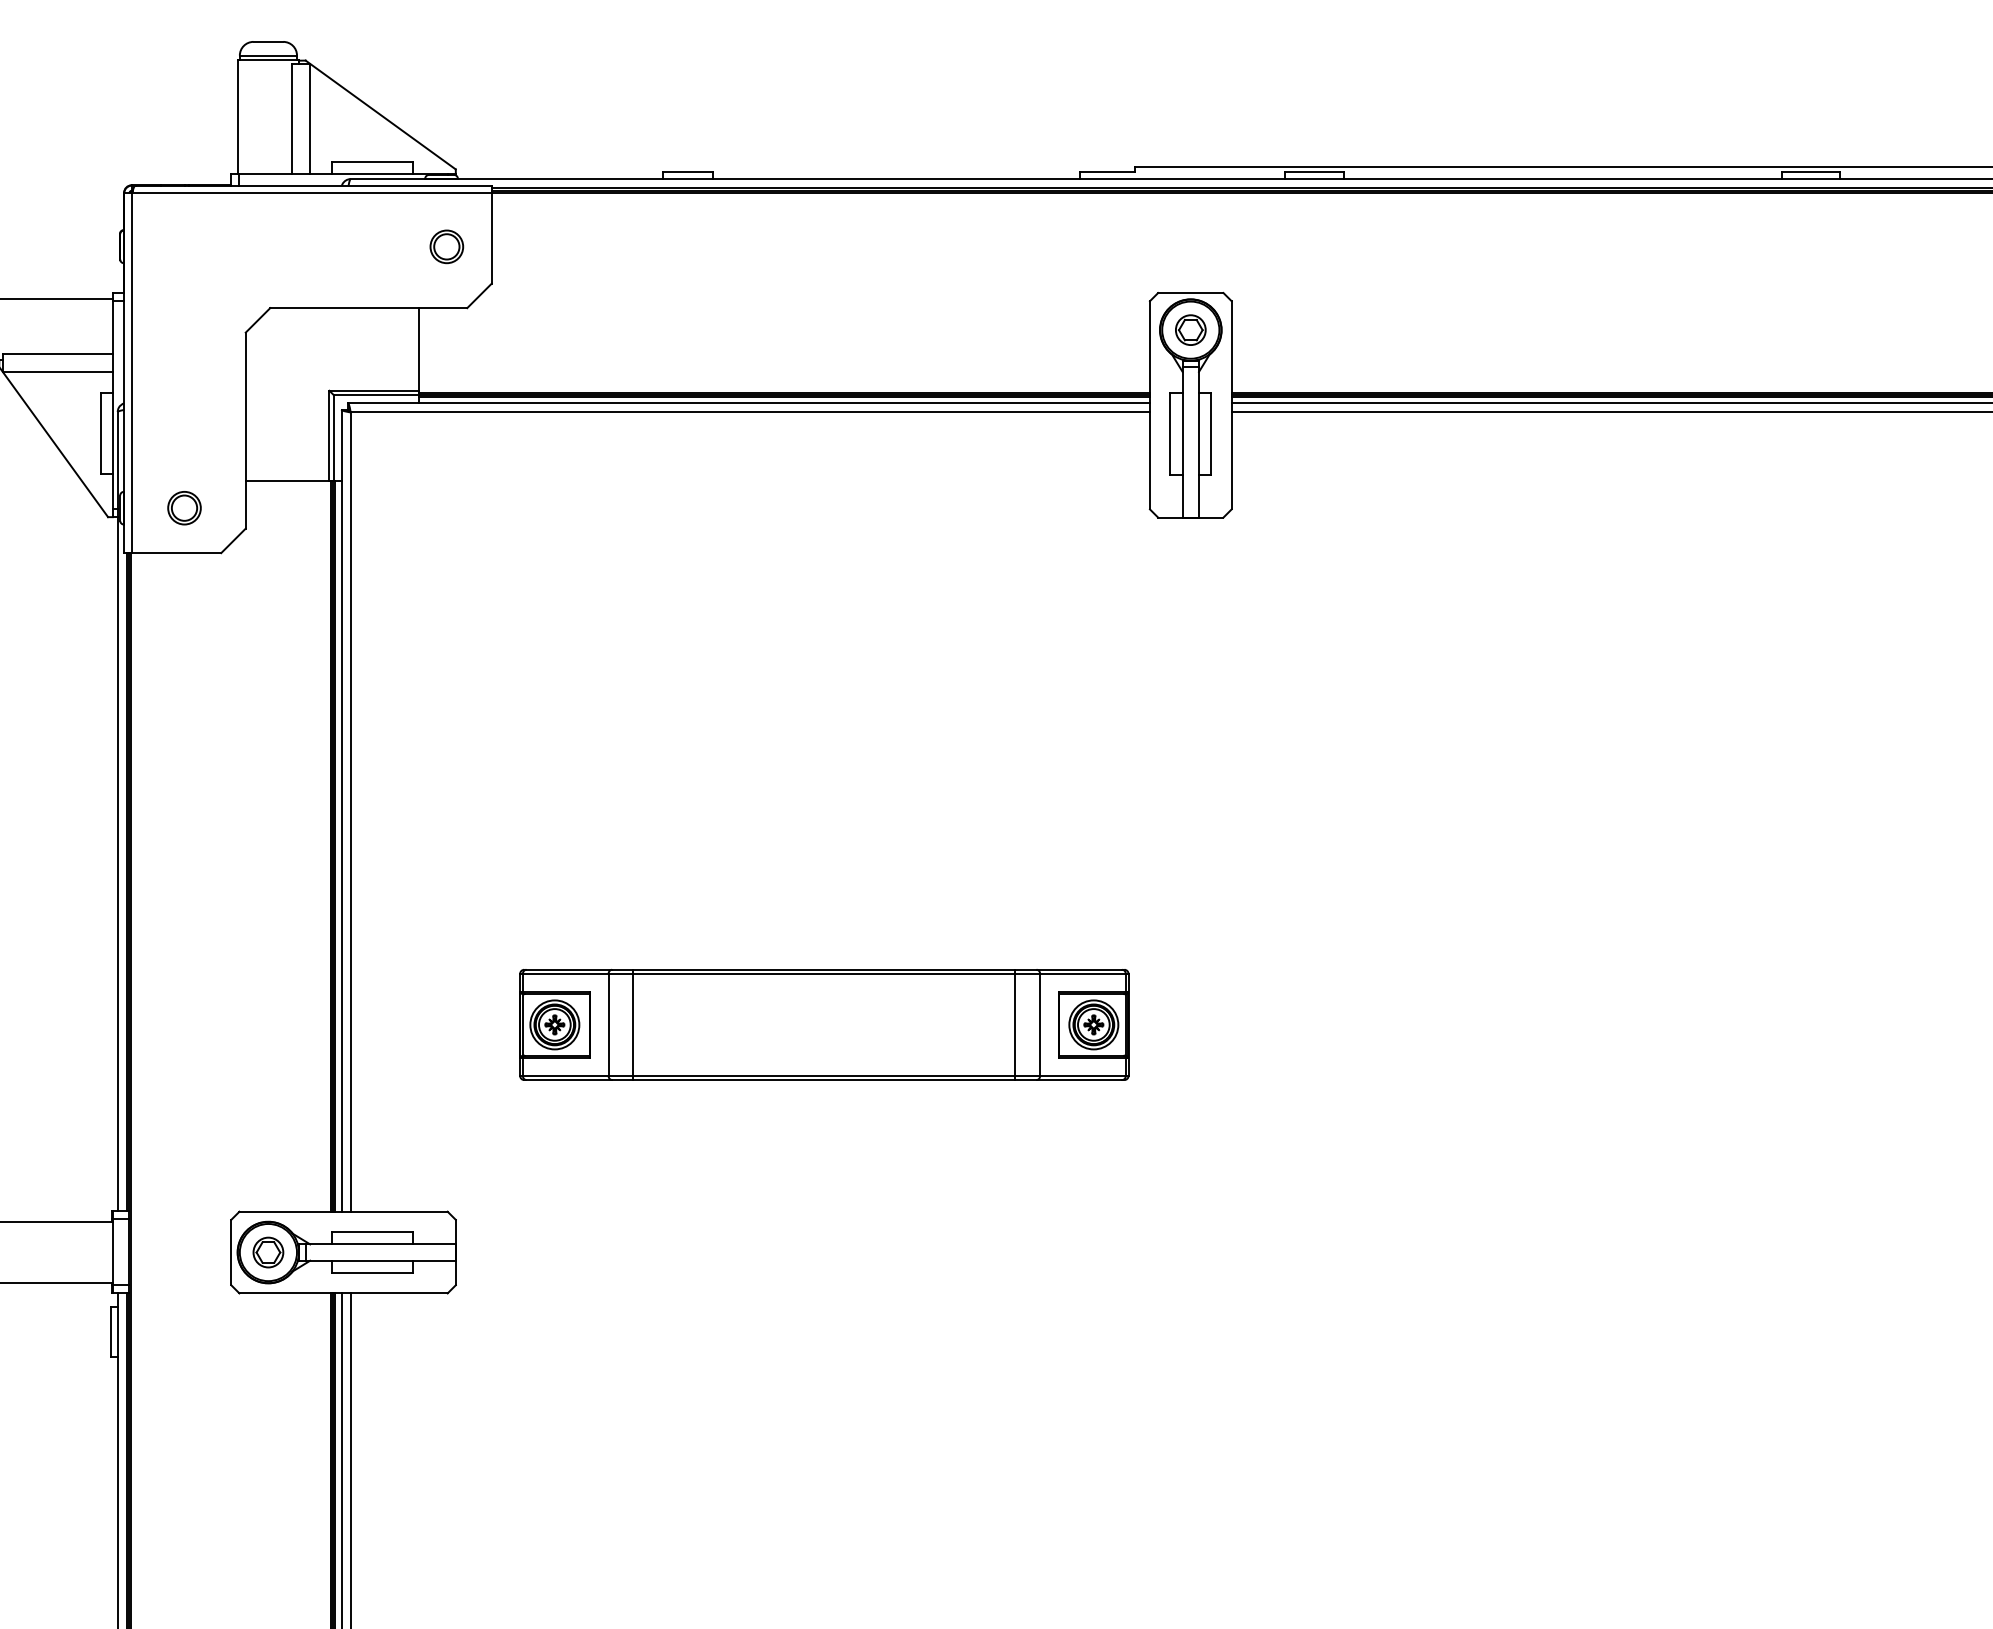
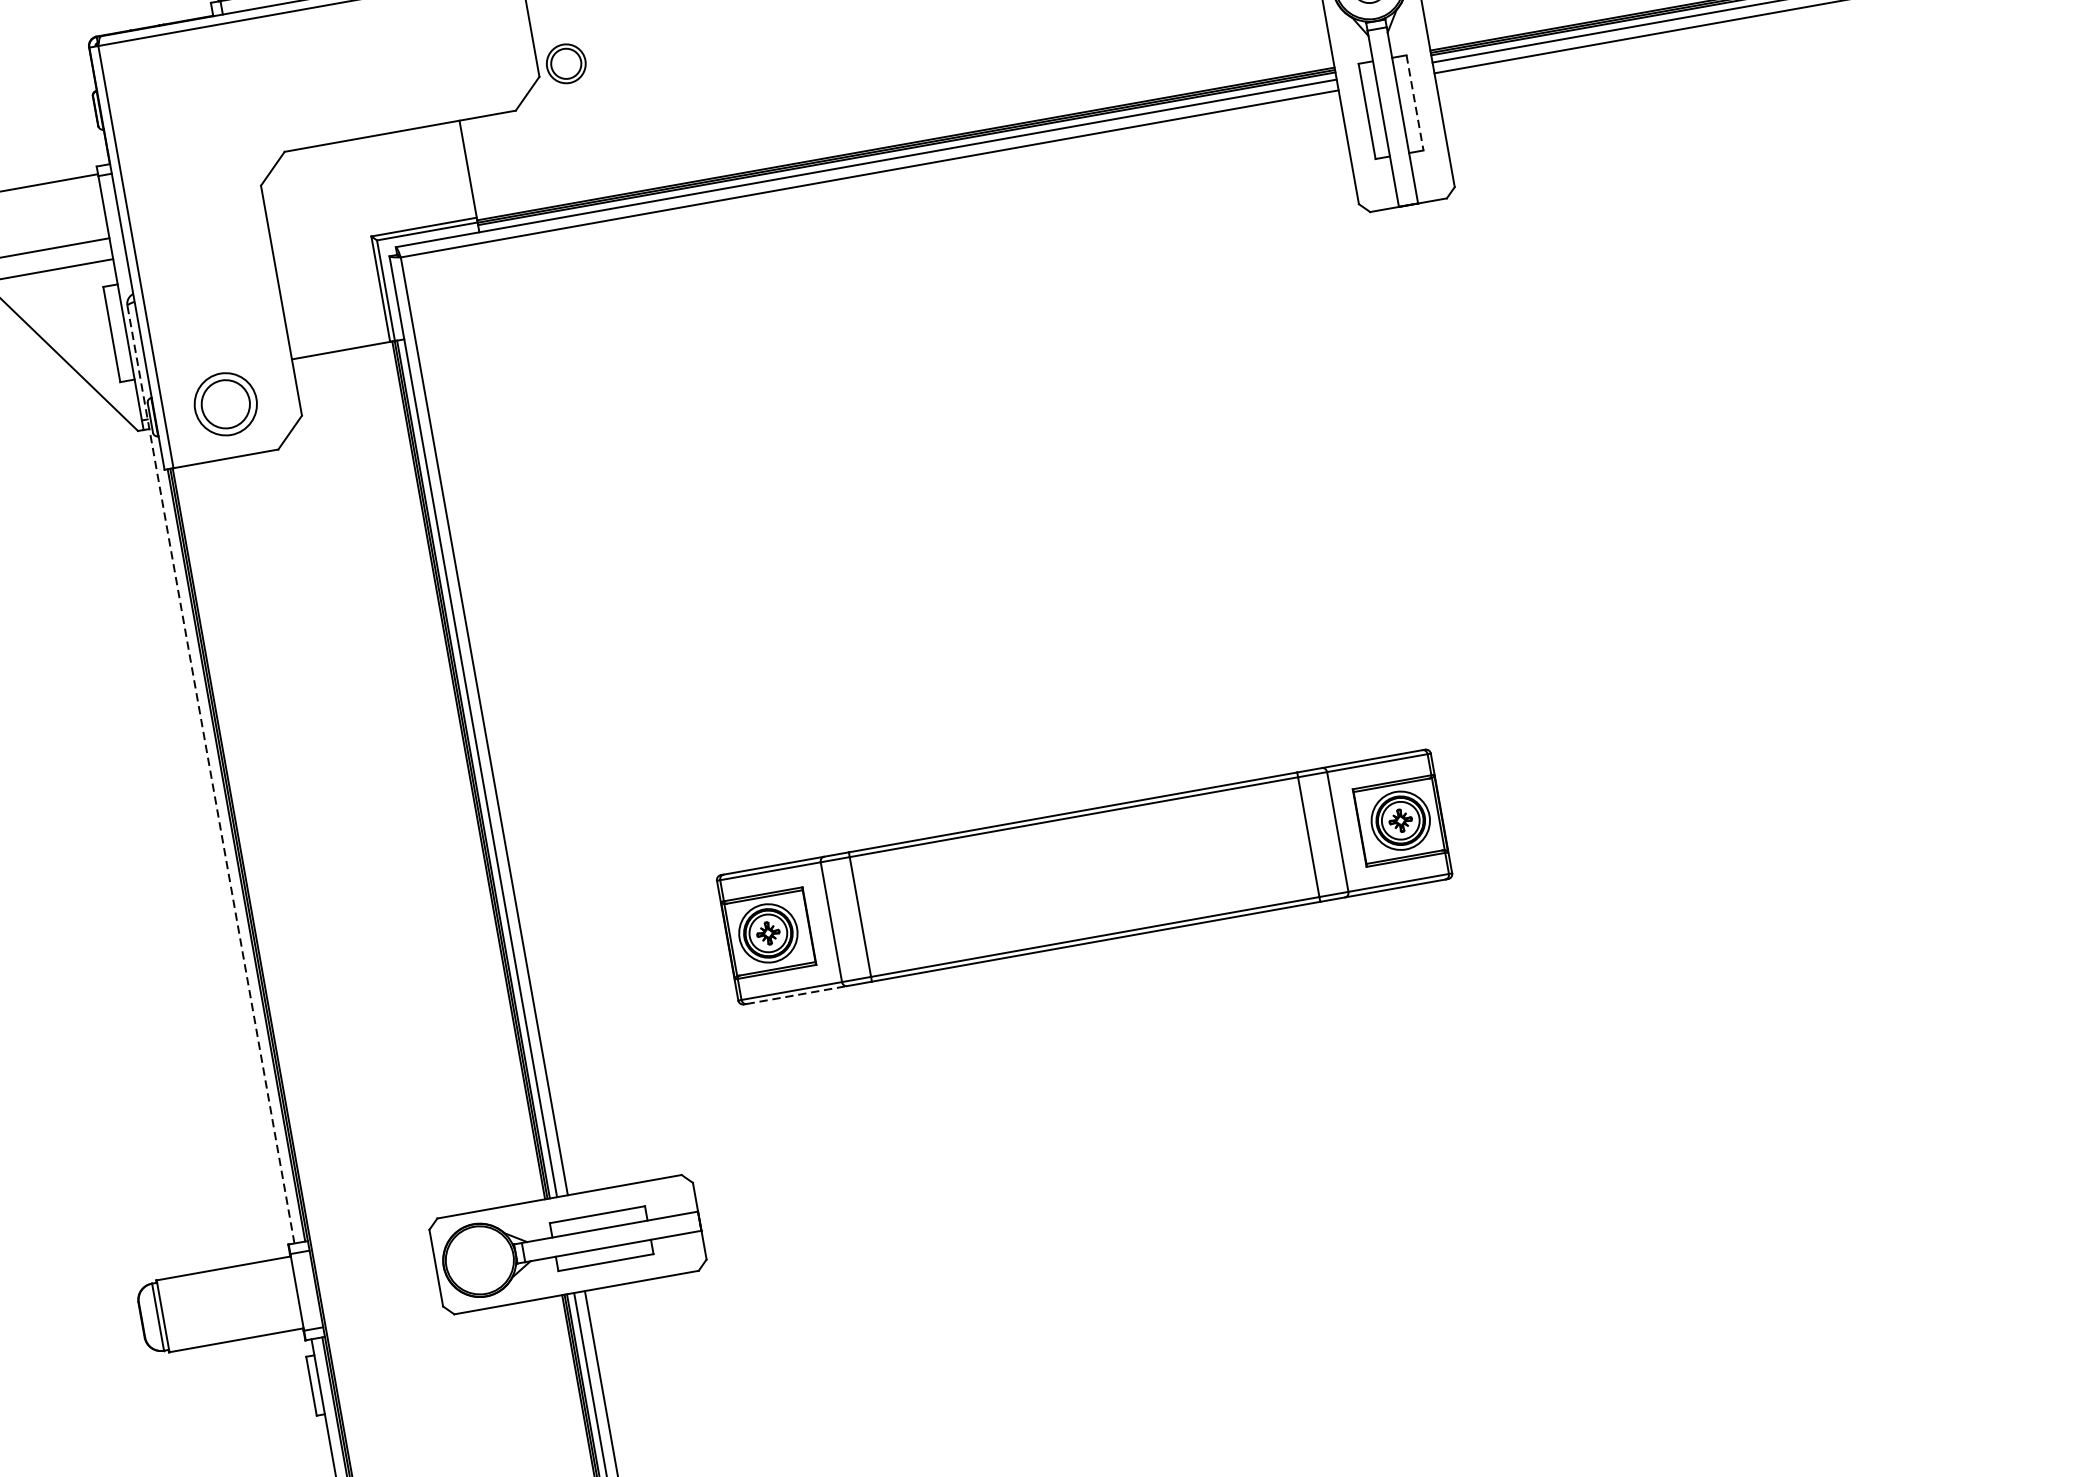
part: (446, 246) -> (565, 63), moved
line: (1211, 434) -> (1415, 103), solid -> dashed
part: (184, 508) -> (225, 404), size x1.6
line: (117, 811) -> (210, 774), solid -> dashed
line: (569, 1080) -> (797, 995), solid -> dashed
part: (268, 1252) -> (479, 1260), removed

